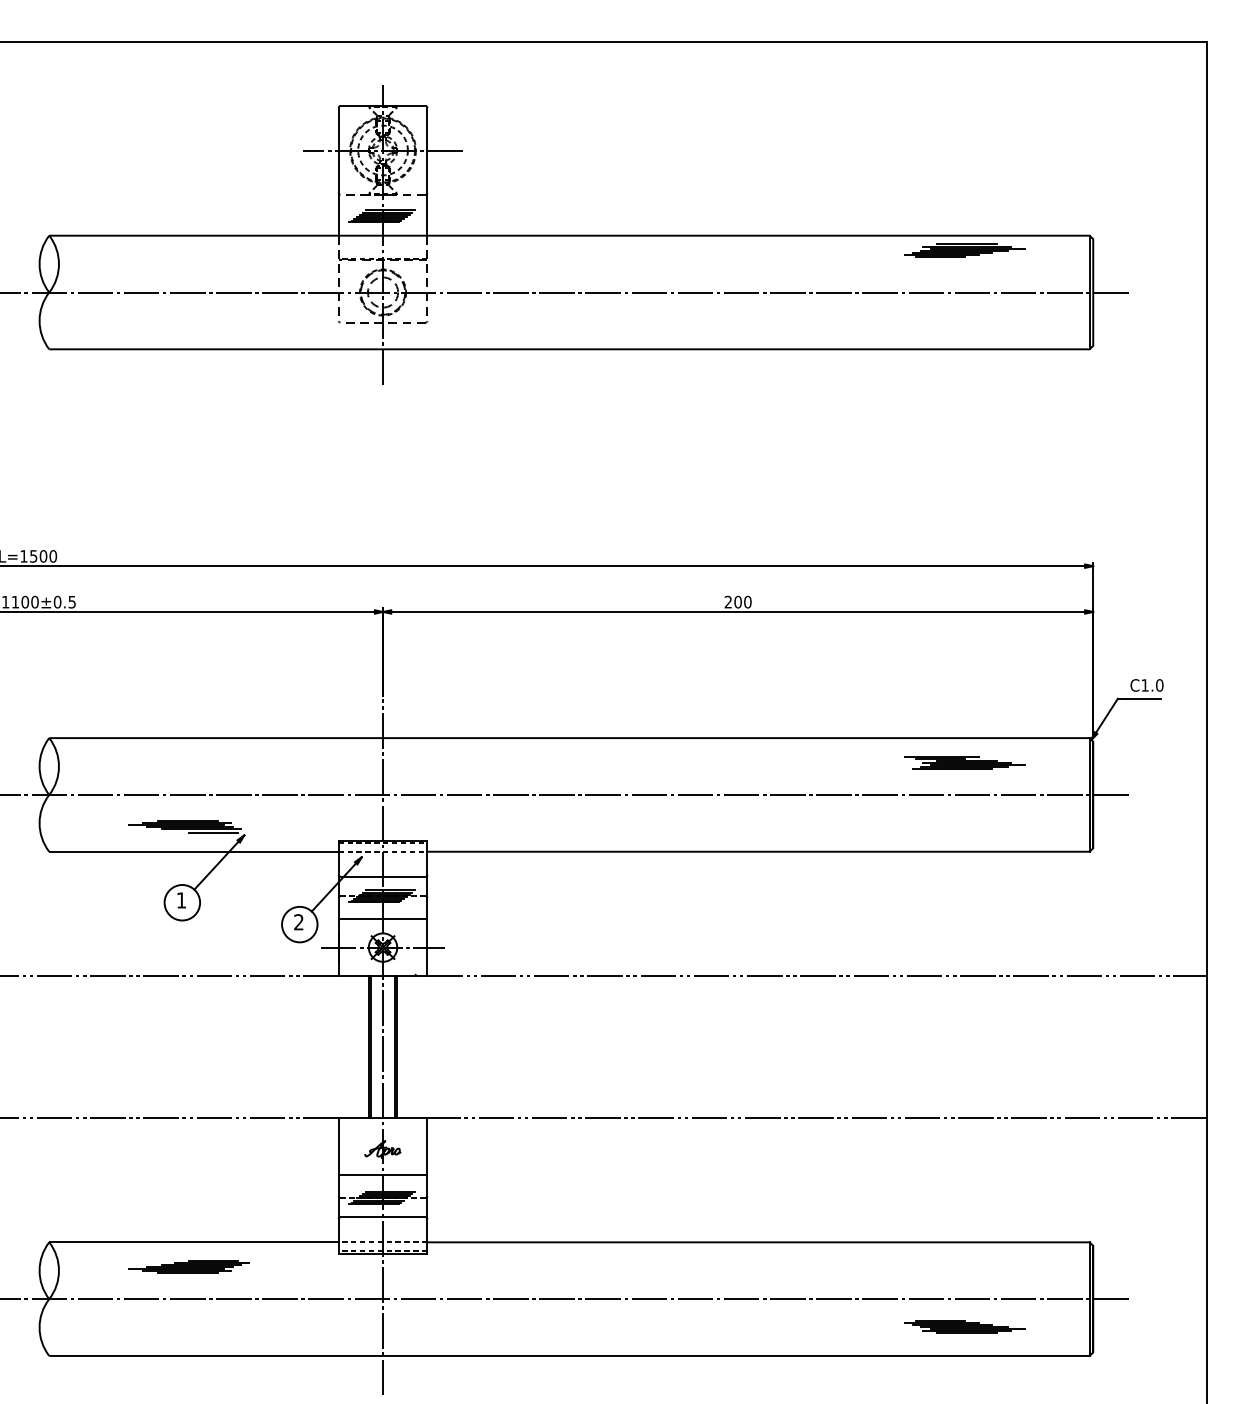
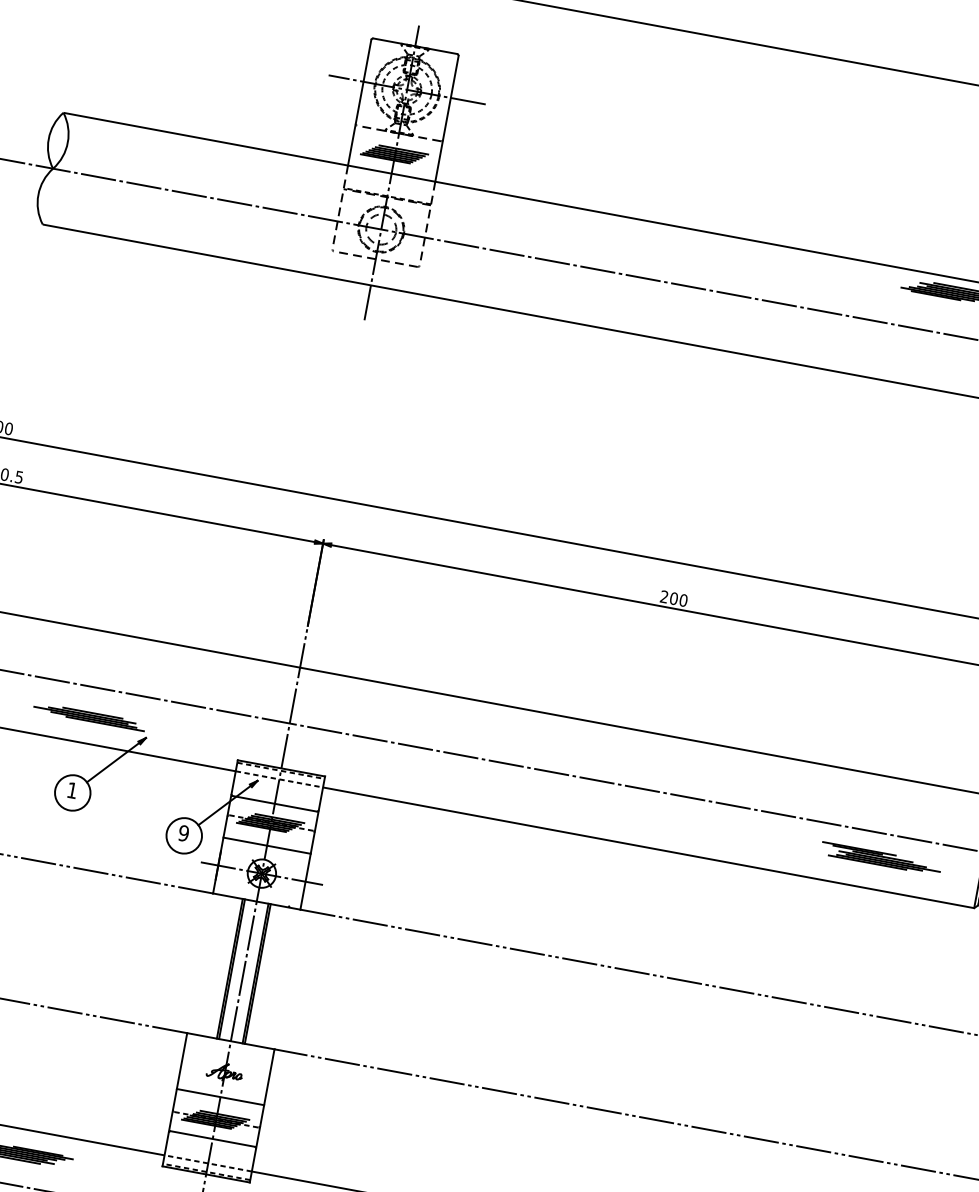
part: (964, 762) -> (880, 858), moved
line: (213, 832) -> (116, 729), removed
text: (298, 922) -> (183, 833), 2 -> 9

